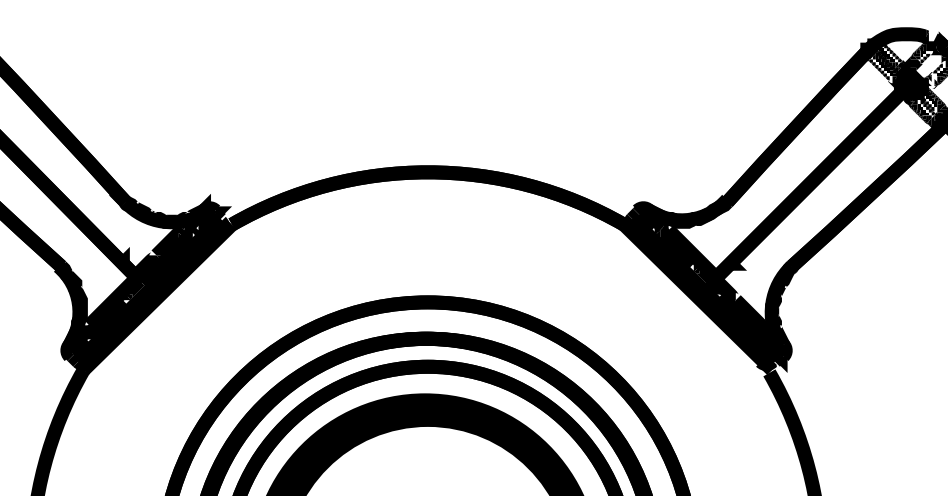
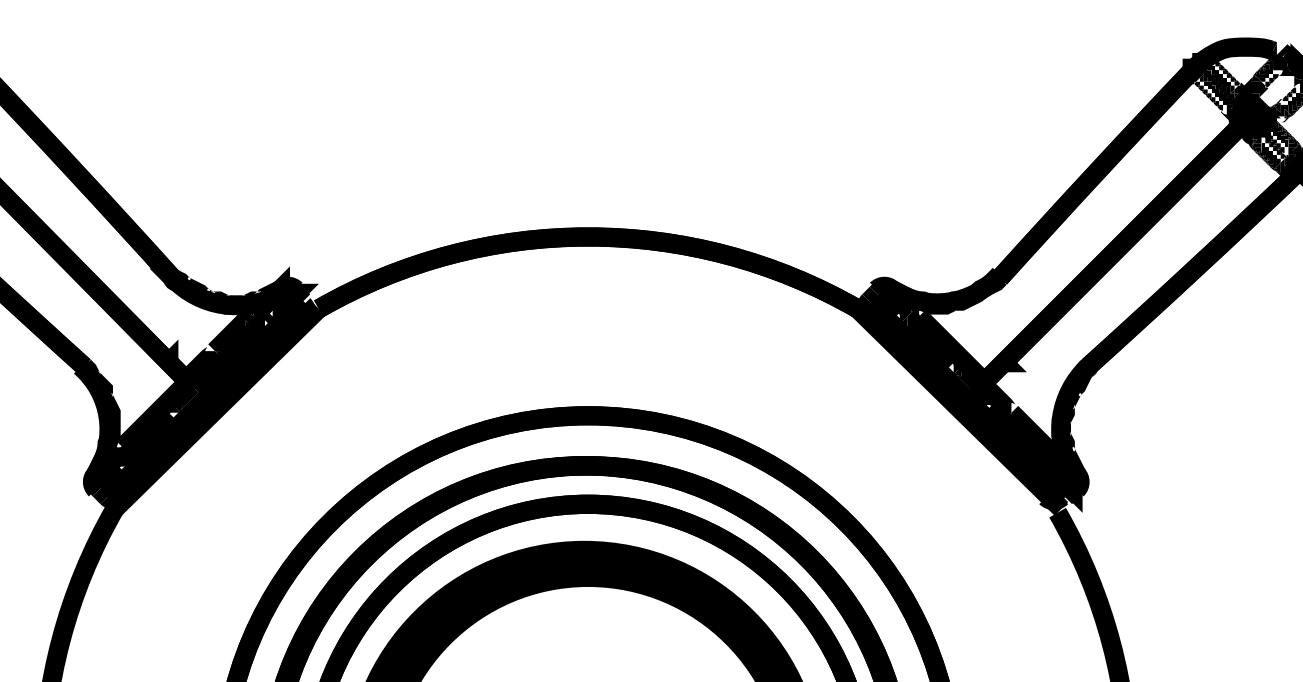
fill: (932, 38) -> (1282, 52), added
fill: (932, 80) -> (1282, 110), added

